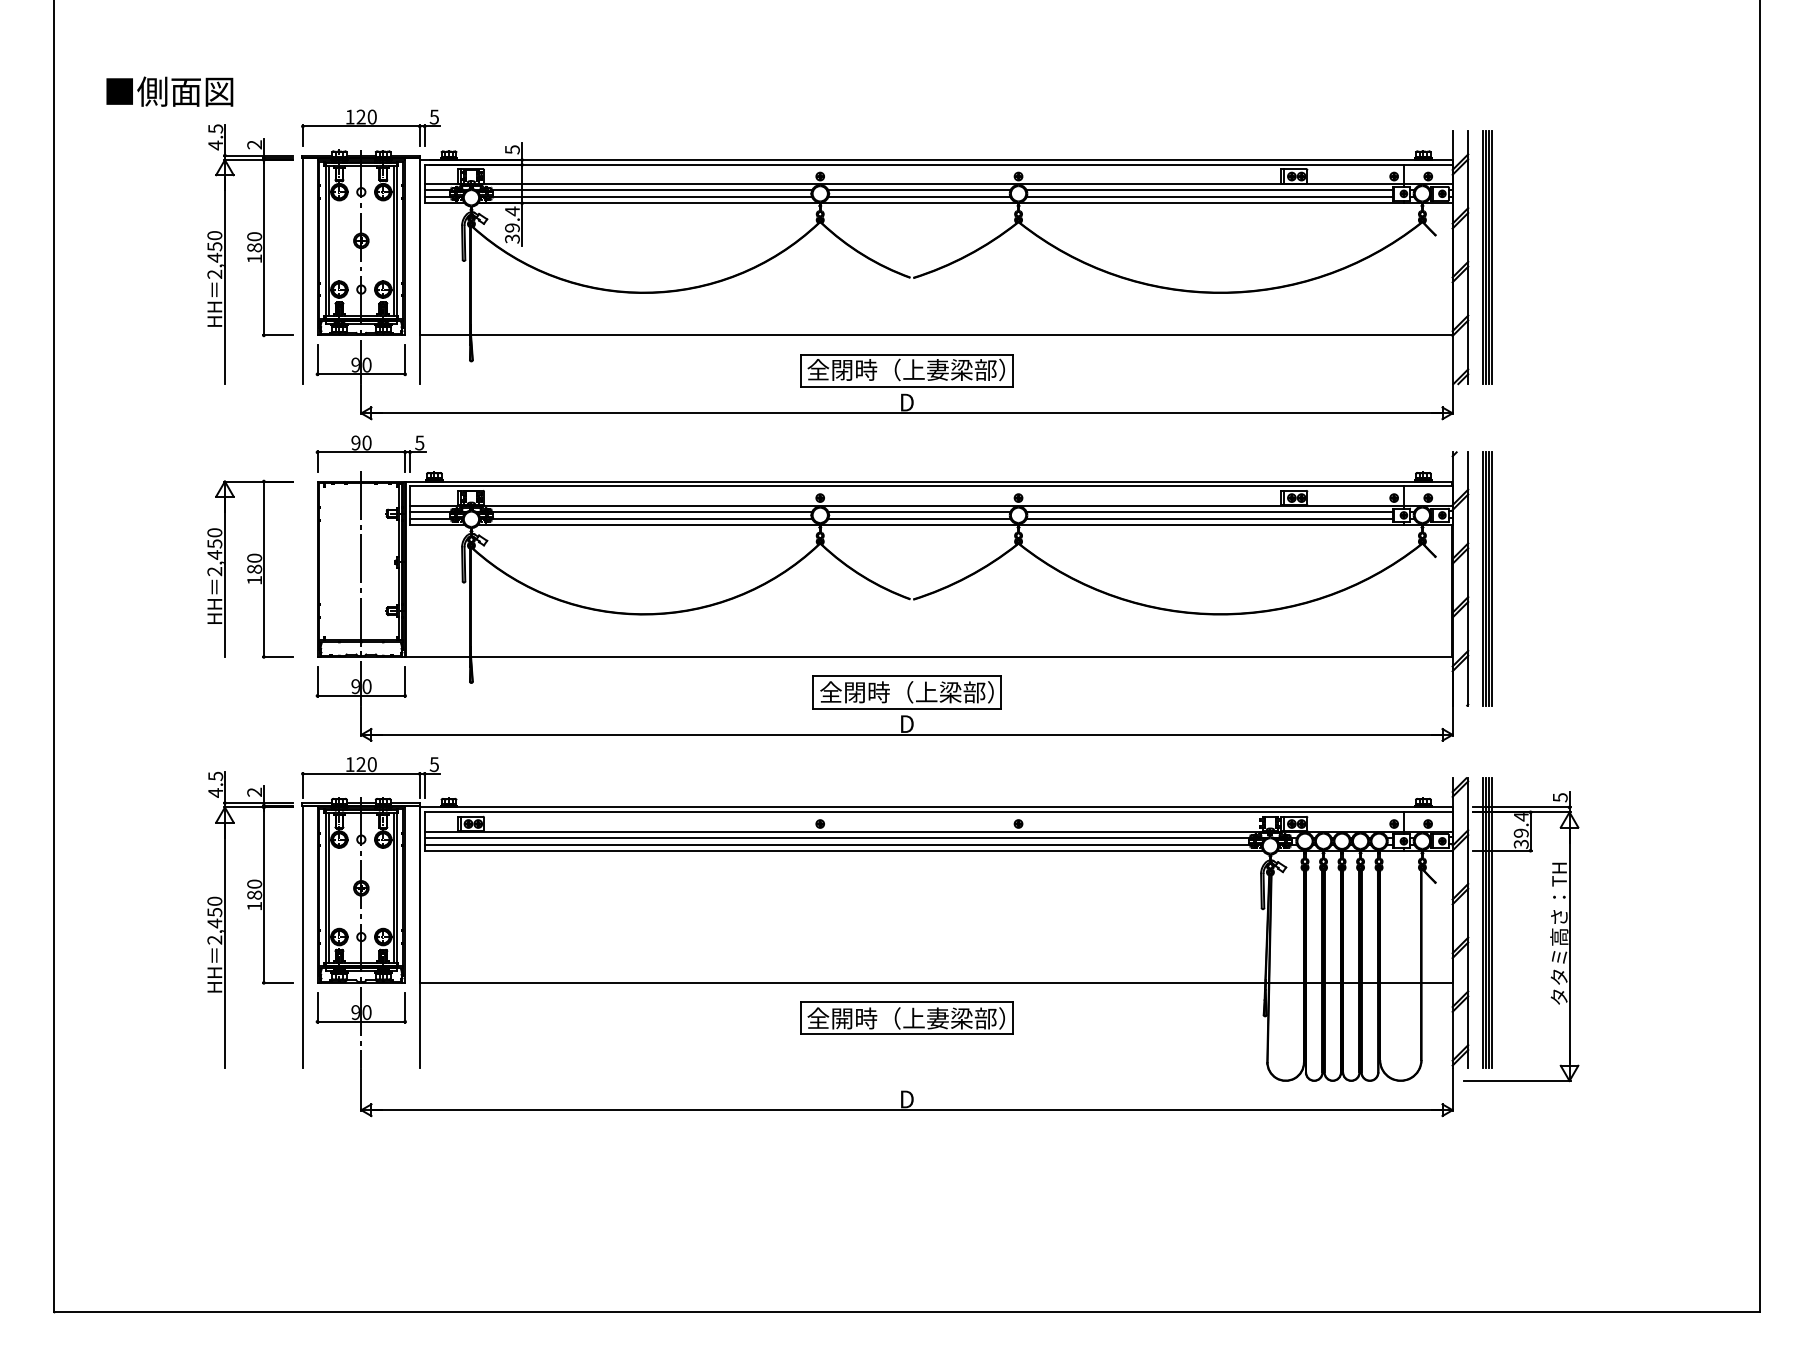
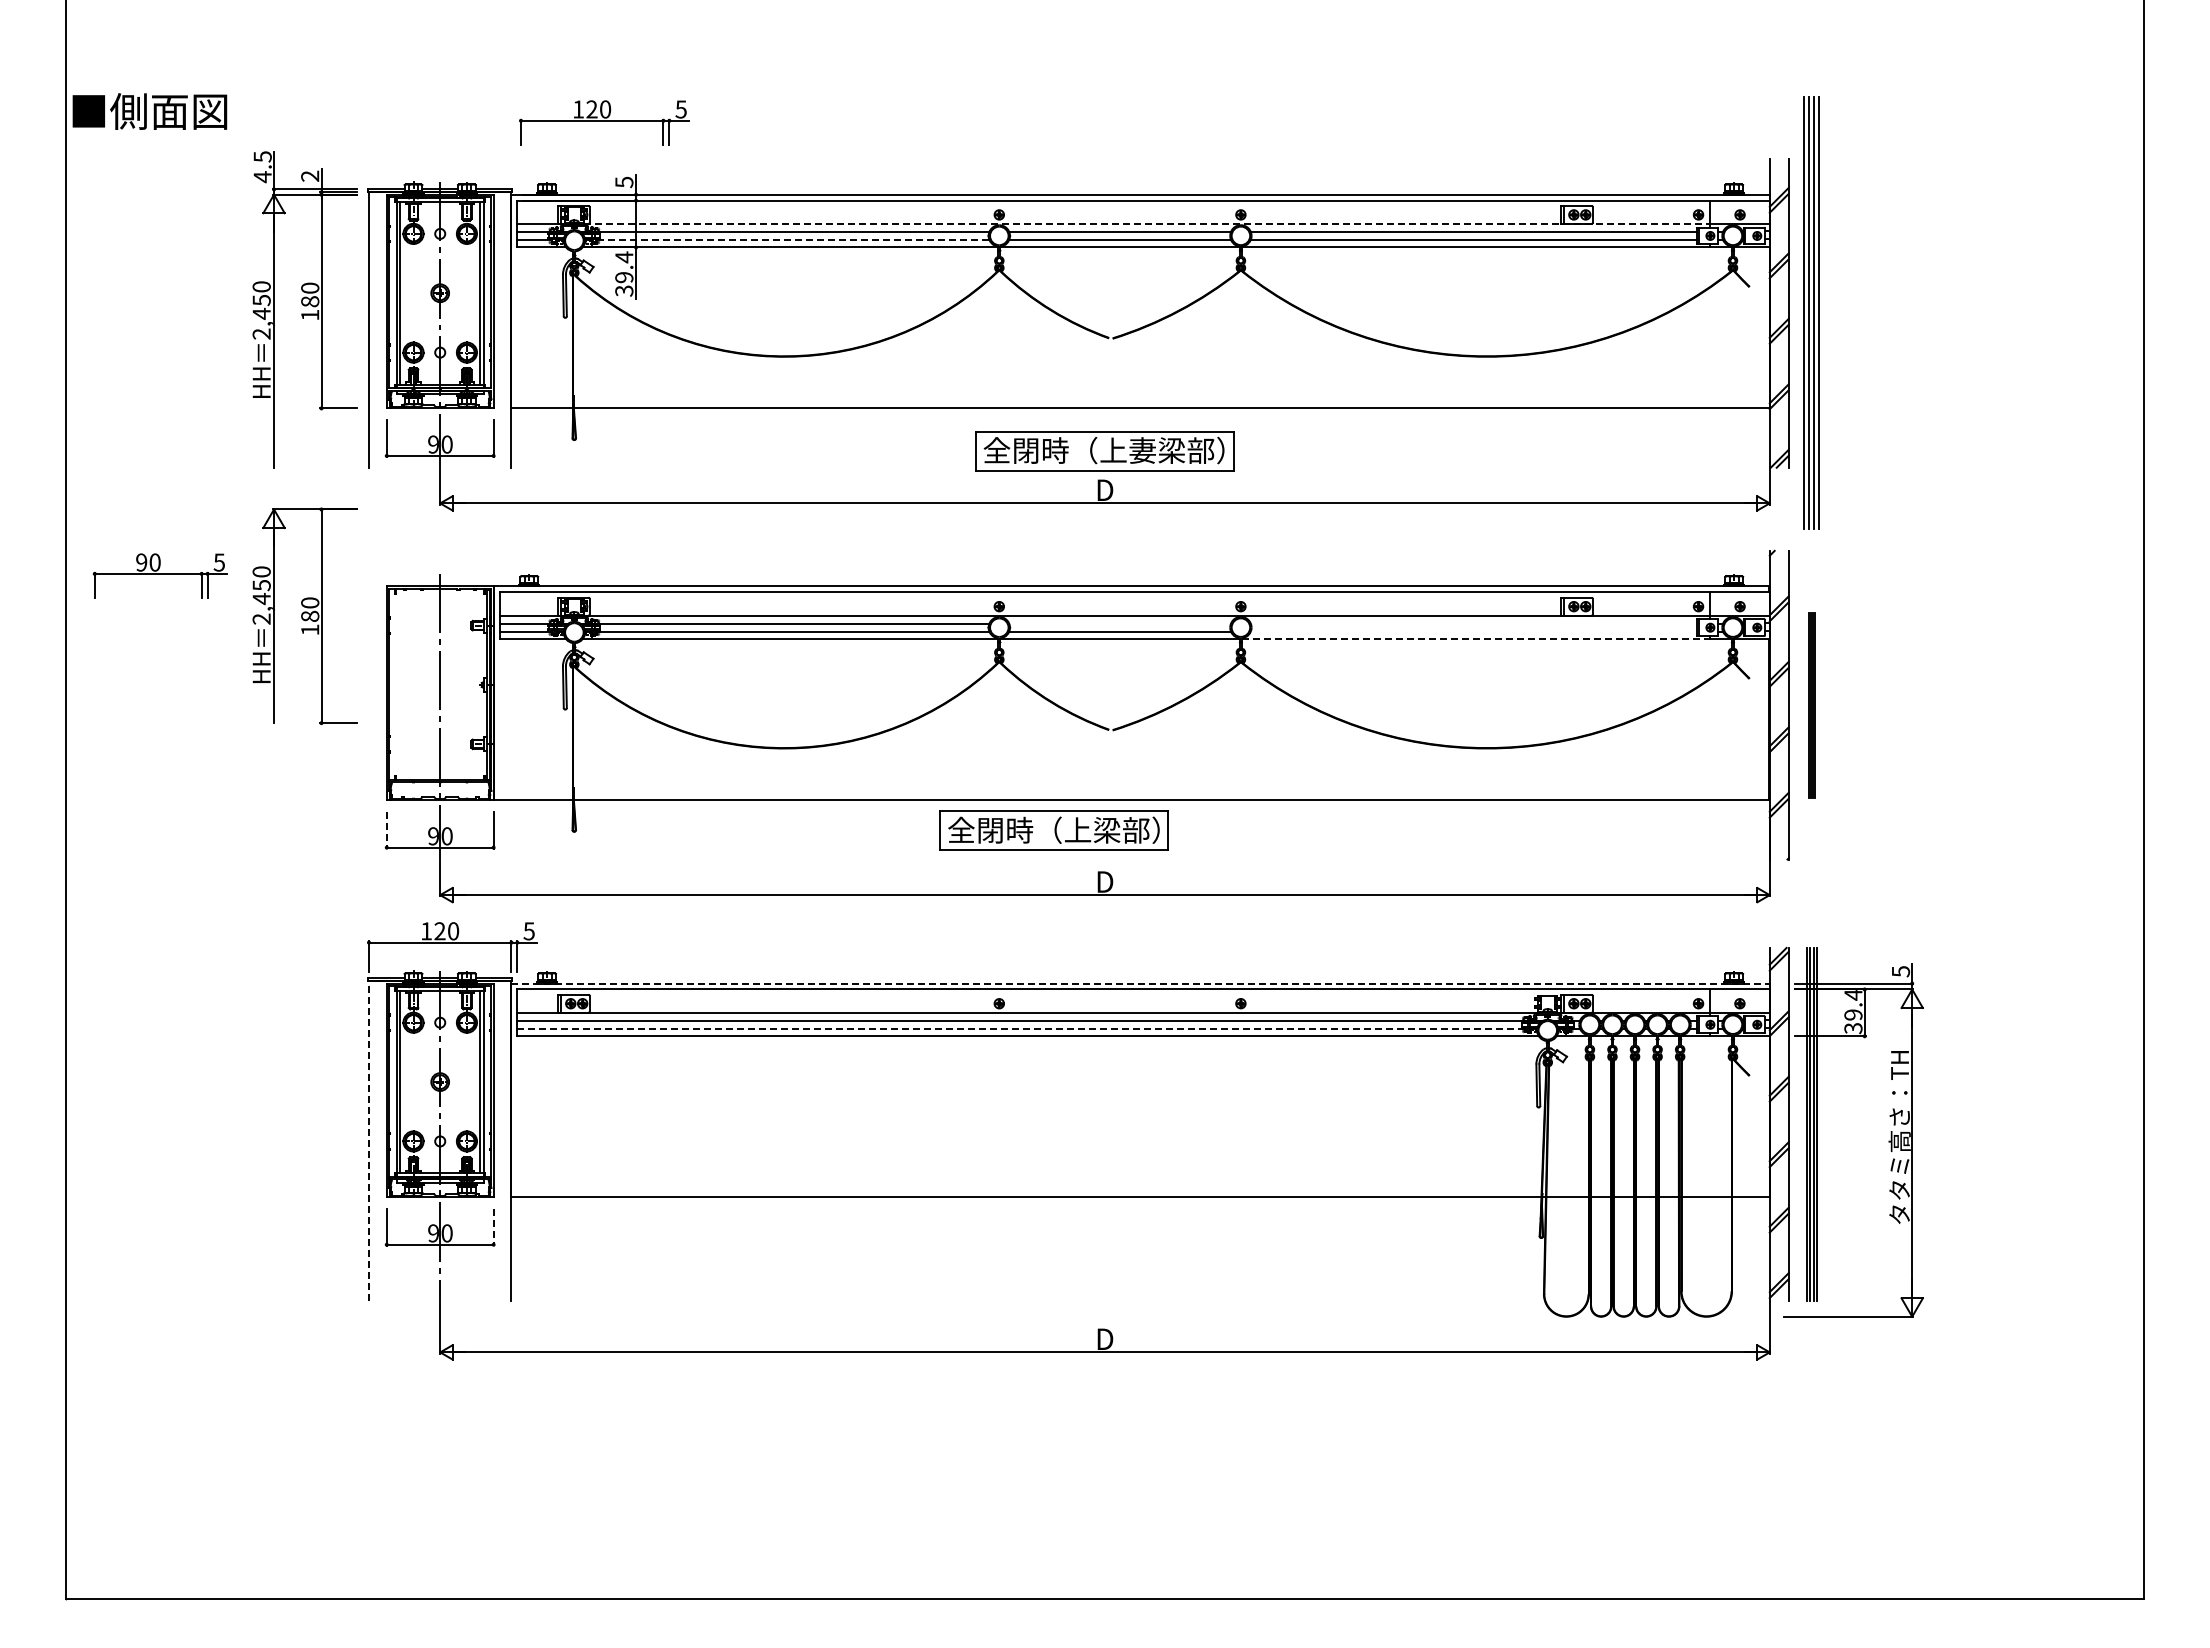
text: (169, 91) -> (149, 111), moved
part: (371, 127) -> (604, 122), moved
line: (941, 184) -> (1147, 224), solid -> dashed
line: (651, 197) -> (793, 240), solid -> dashed
part: (1486, 257) -> (1811, 313), size x1.4
part: (370, 453) -> (159, 575), moved
line: (919, 511) -> (1120, 623), removed
line: (1209, 511) -> (1473, 623), removed
line: (1209, 518) -> (1473, 631), removed
line: (1211, 525) -> (1476, 639), solid -> dashed
part: (249, 569) -> (304, 616), moved
part: (1486, 579) -> (1811, 705), size x0.6
line: (317, 681) -> (386, 830), solid -> dashed
part: (906, 692) -> (1053, 830), moved
line: (936, 807) -> (1141, 983), solid -> dashed
line: (838, 844) -> (1021, 1028), solid -> dashed
part: (249, 909) -> (303, 1107), removed
line: (303, 937) -> (369, 1141), solid -> dashed
line: (405, 1008) -> (493, 1228), solid -> dashed
part: (906, 1018) -> (1104, 1240), removed

